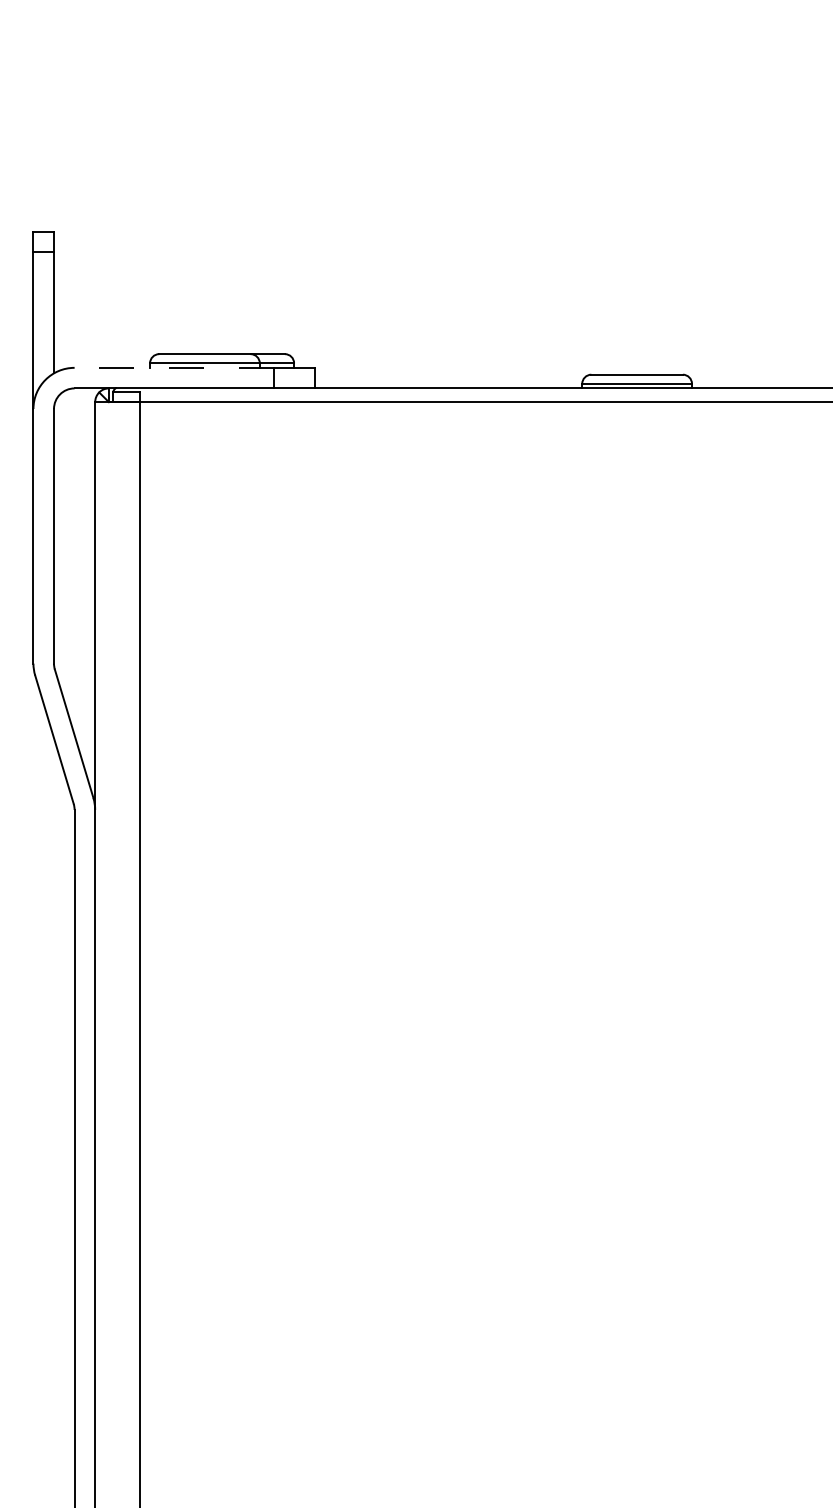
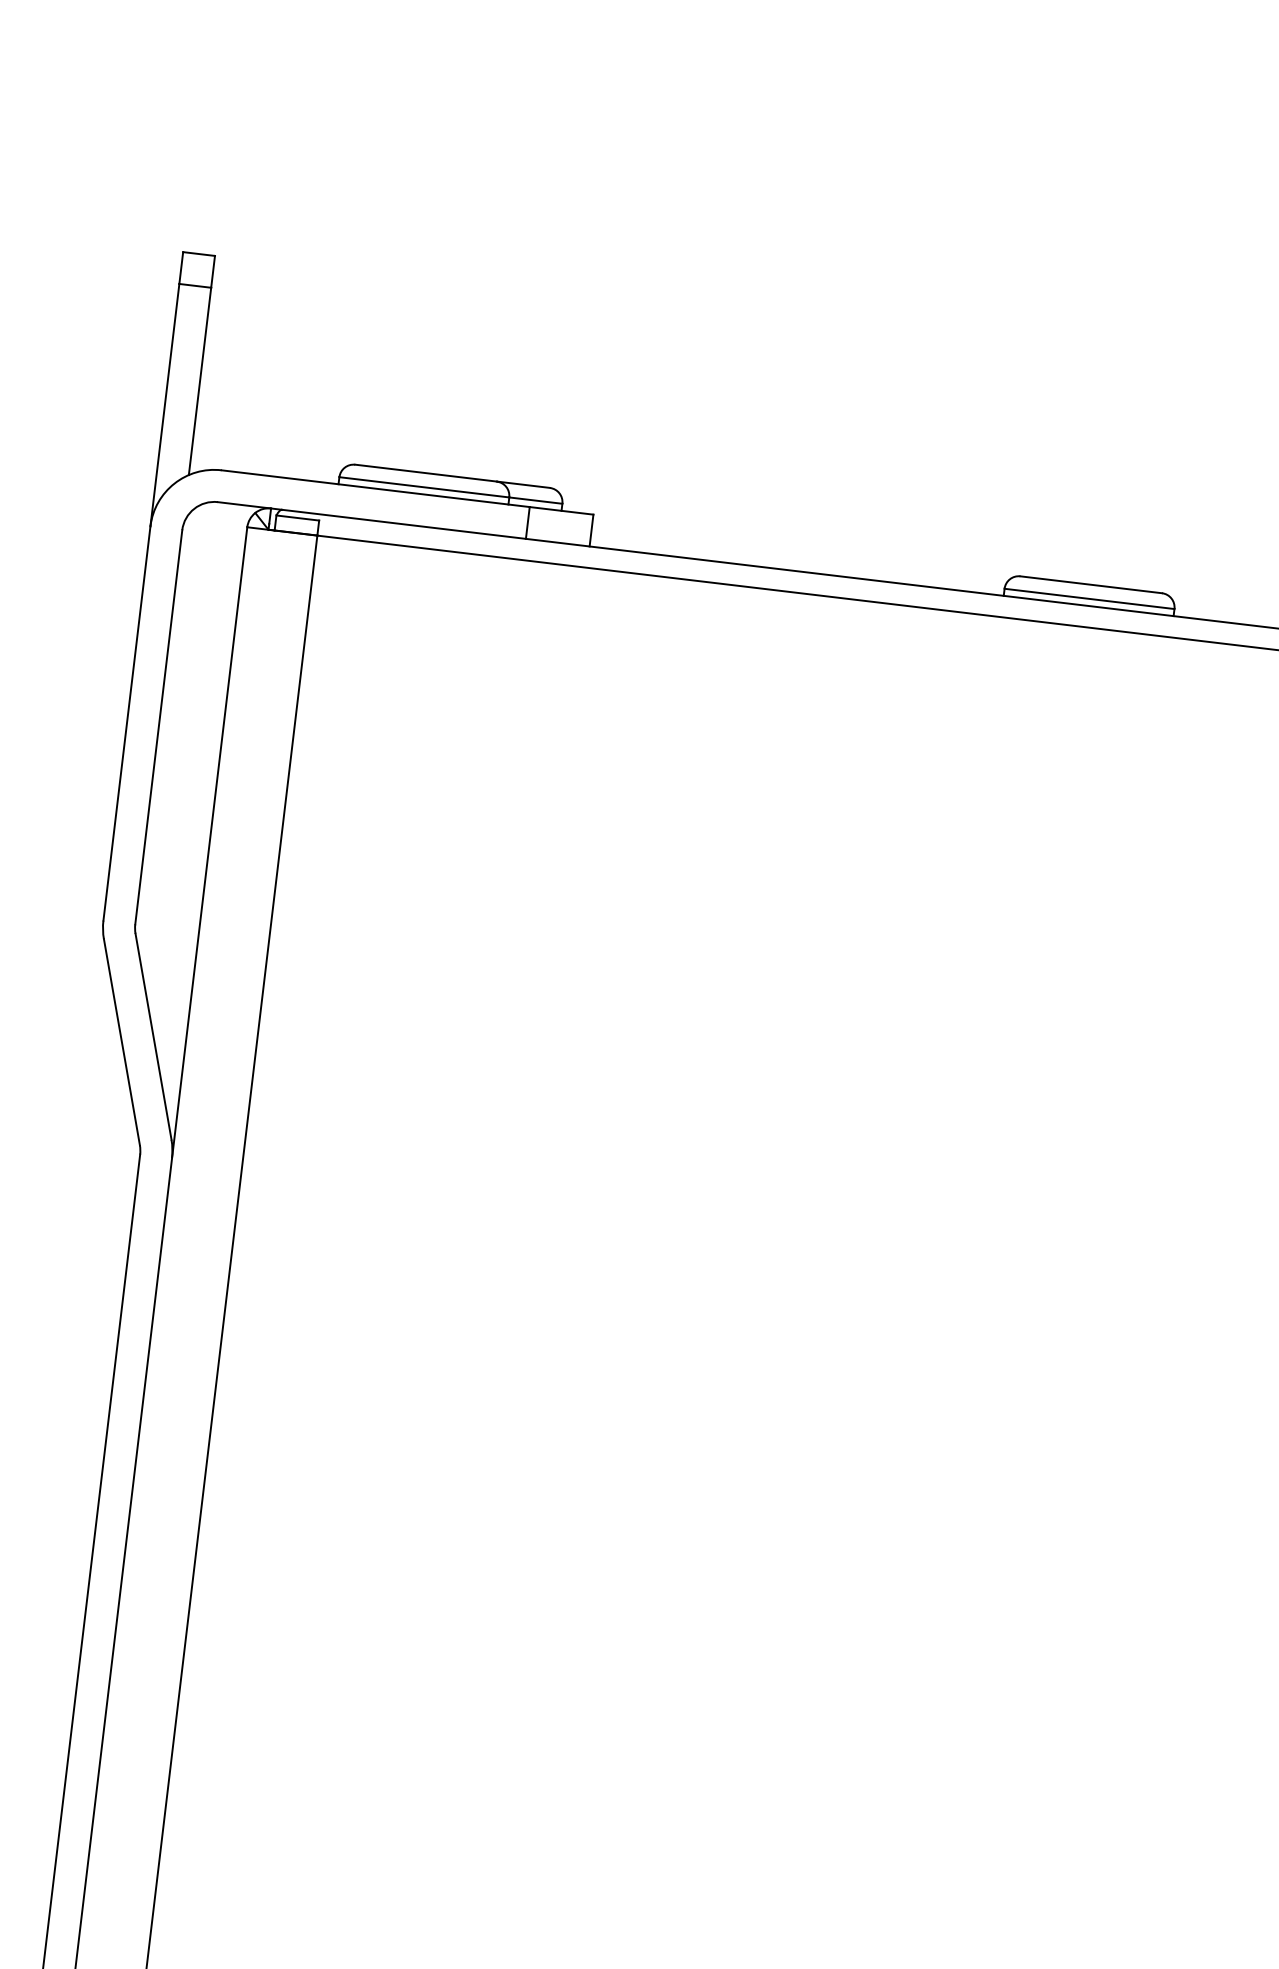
line: (173, 367) -> (374, 488), dashed -> solid

